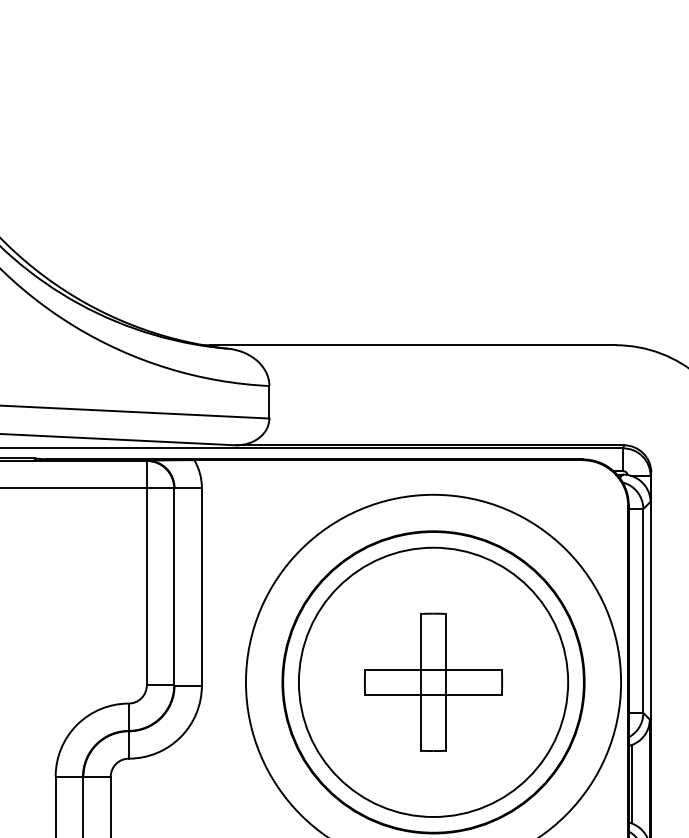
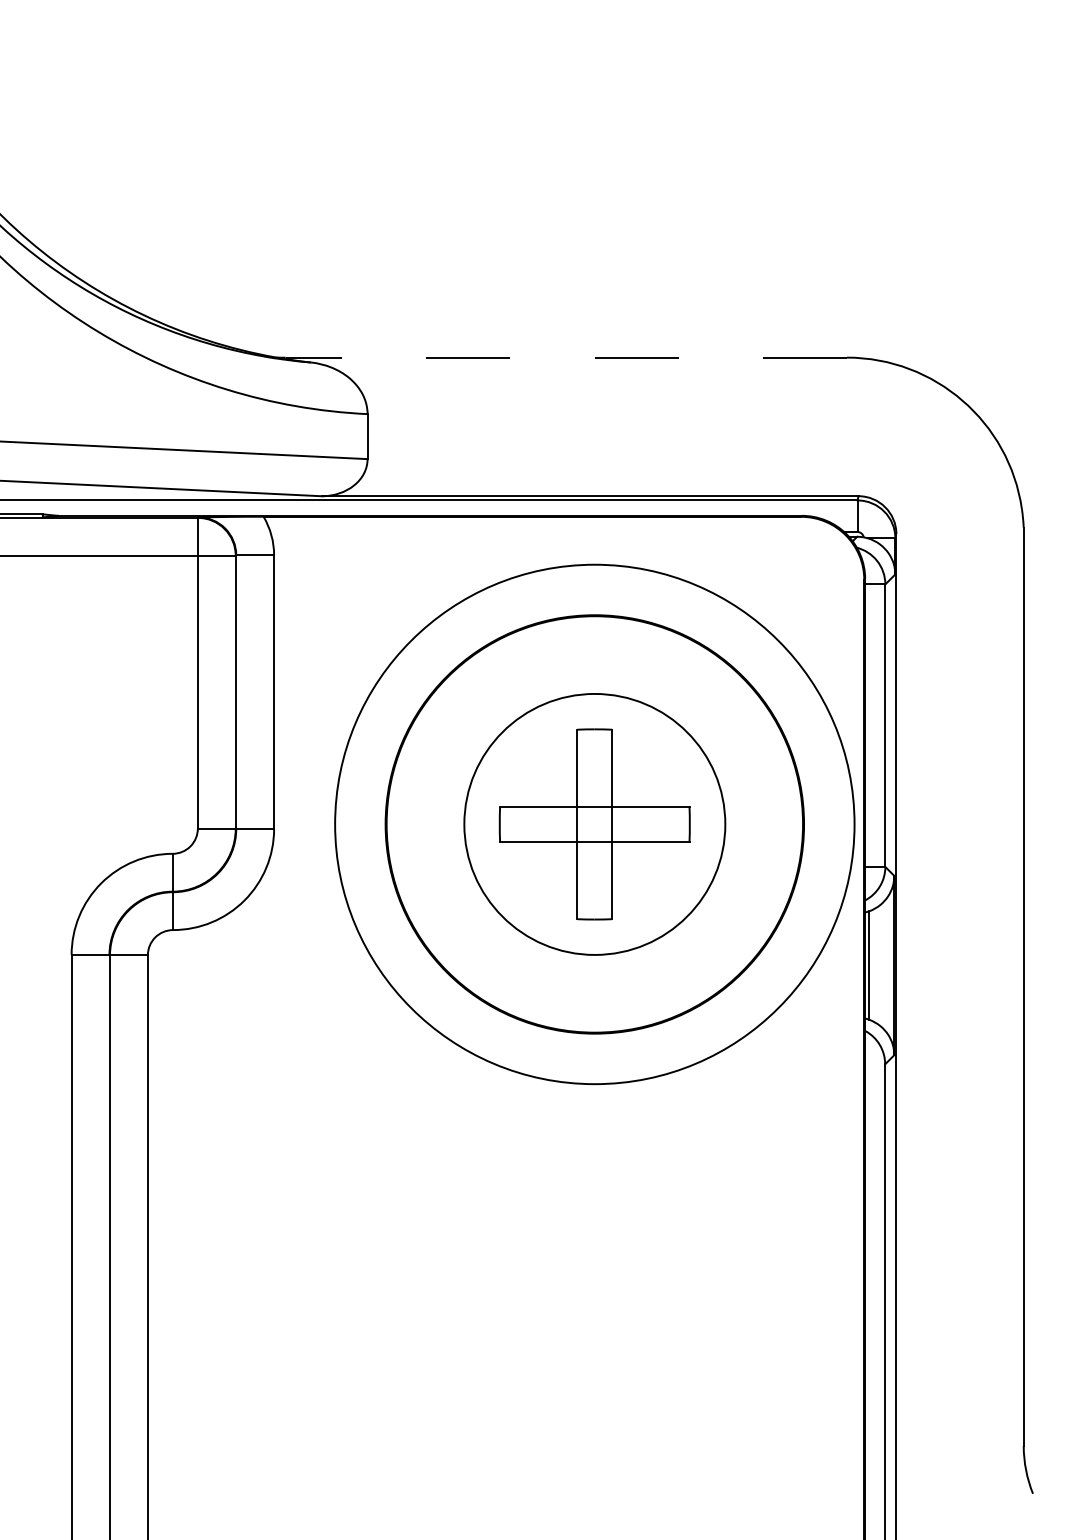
line: (413, 345) -> (566, 357), solid -> dashed
circle: (433, 682) -> (594, 824), size x0.7

